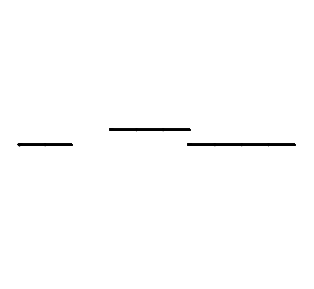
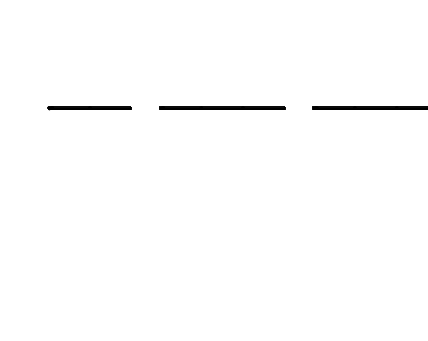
line: (149, 129) -> (221, 107), moved

